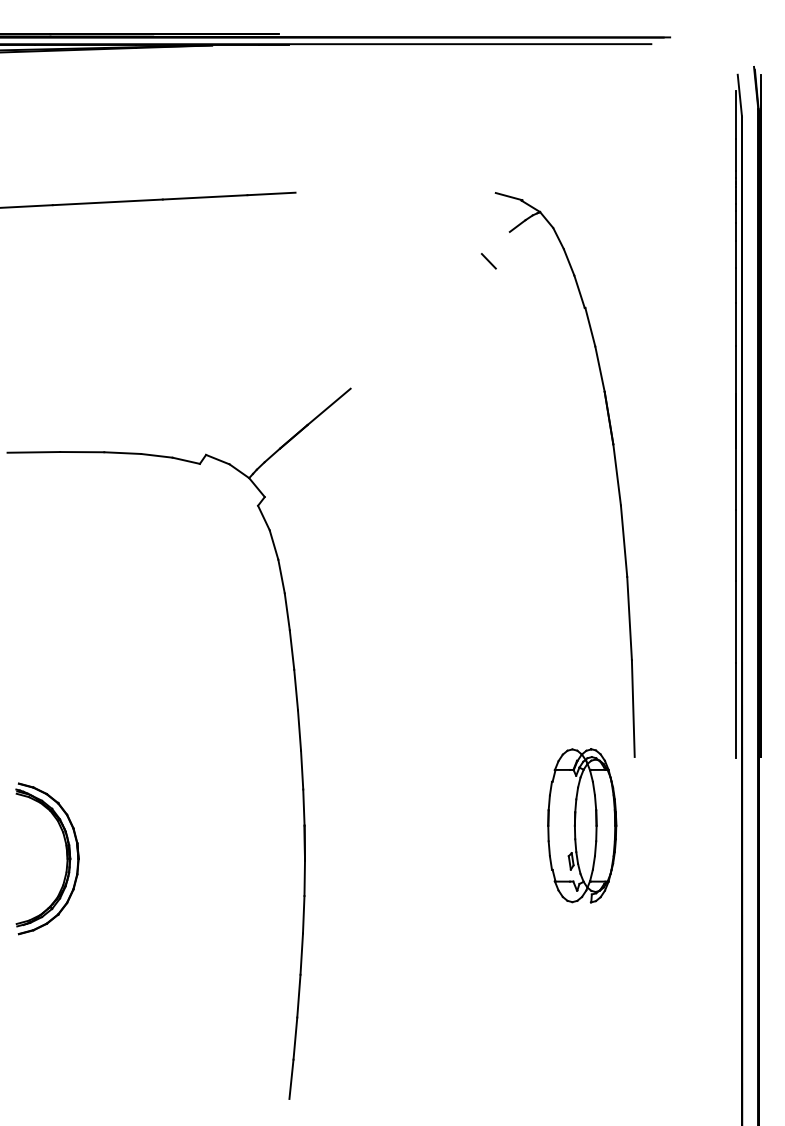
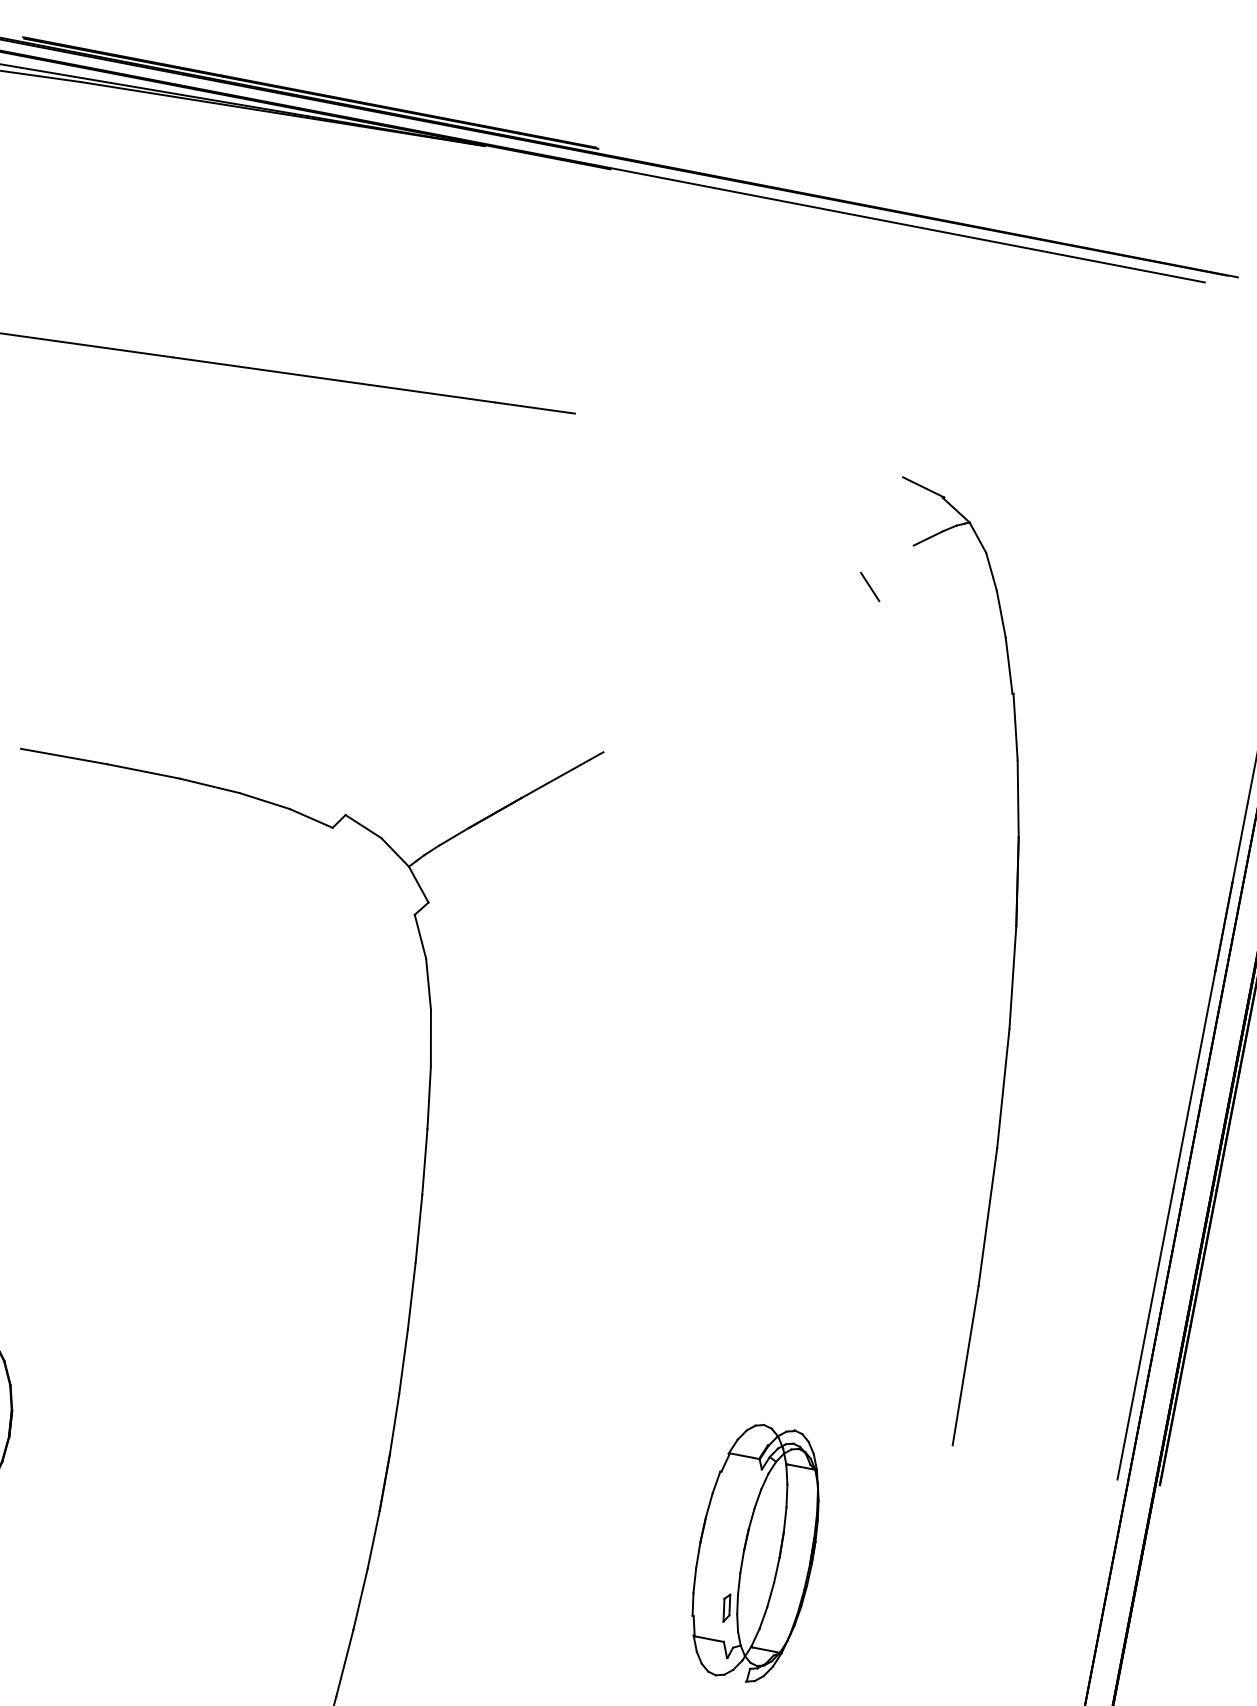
part: (582, 825) -> (756, 1552), moved

